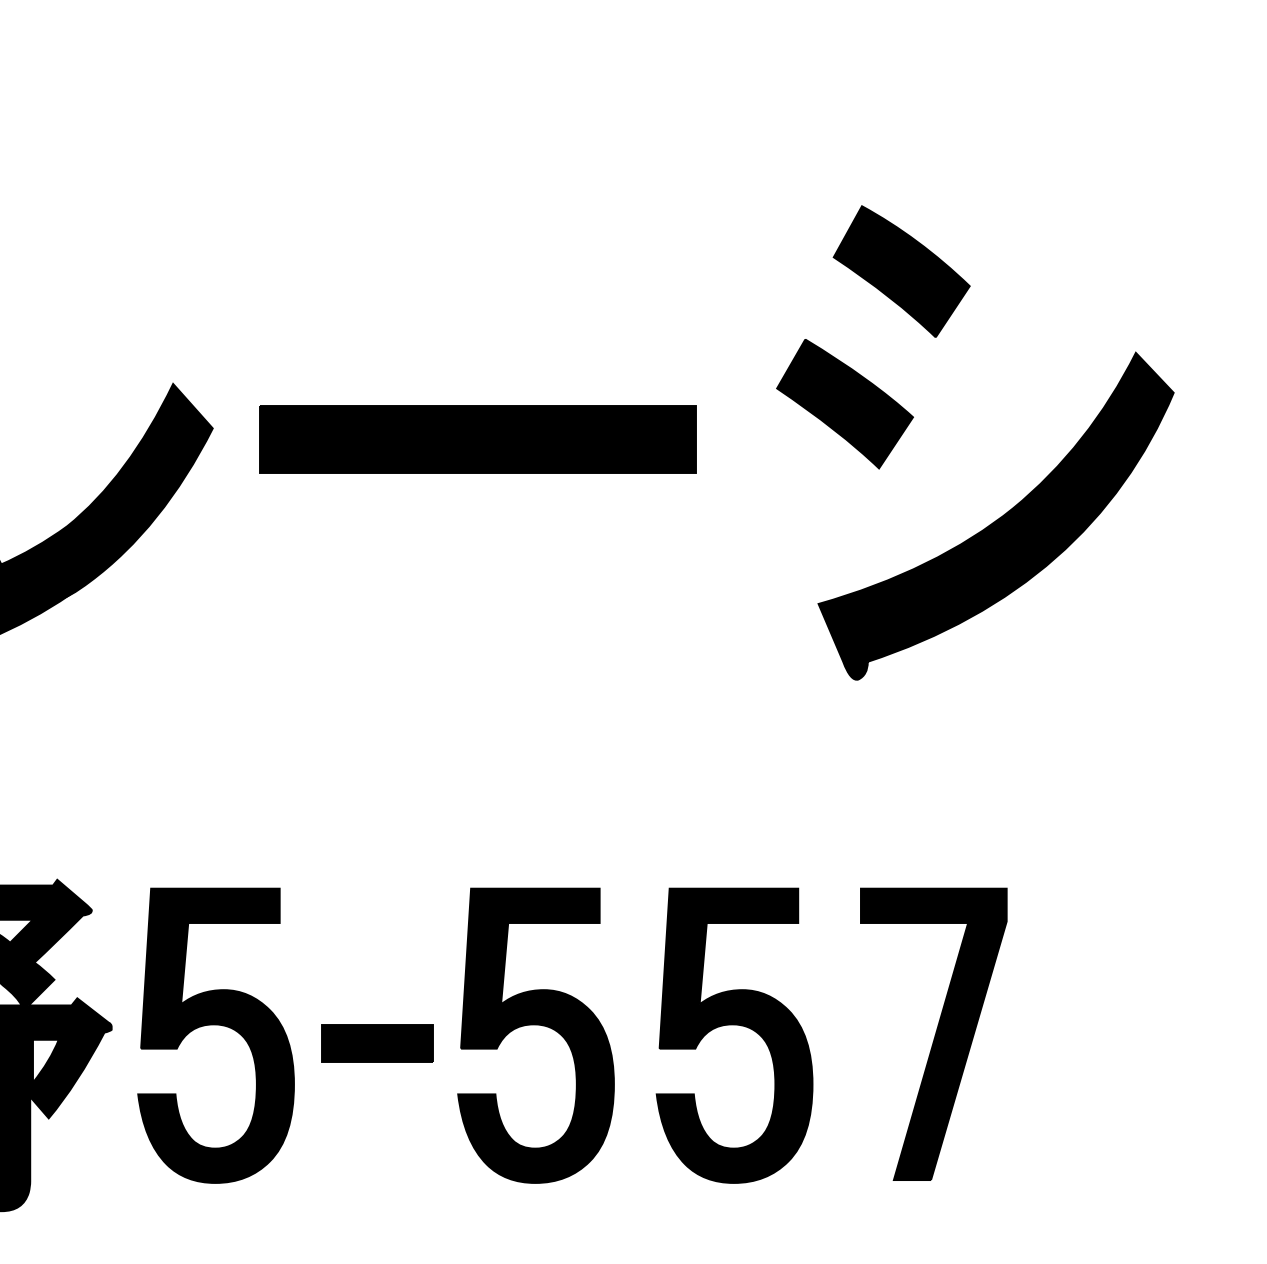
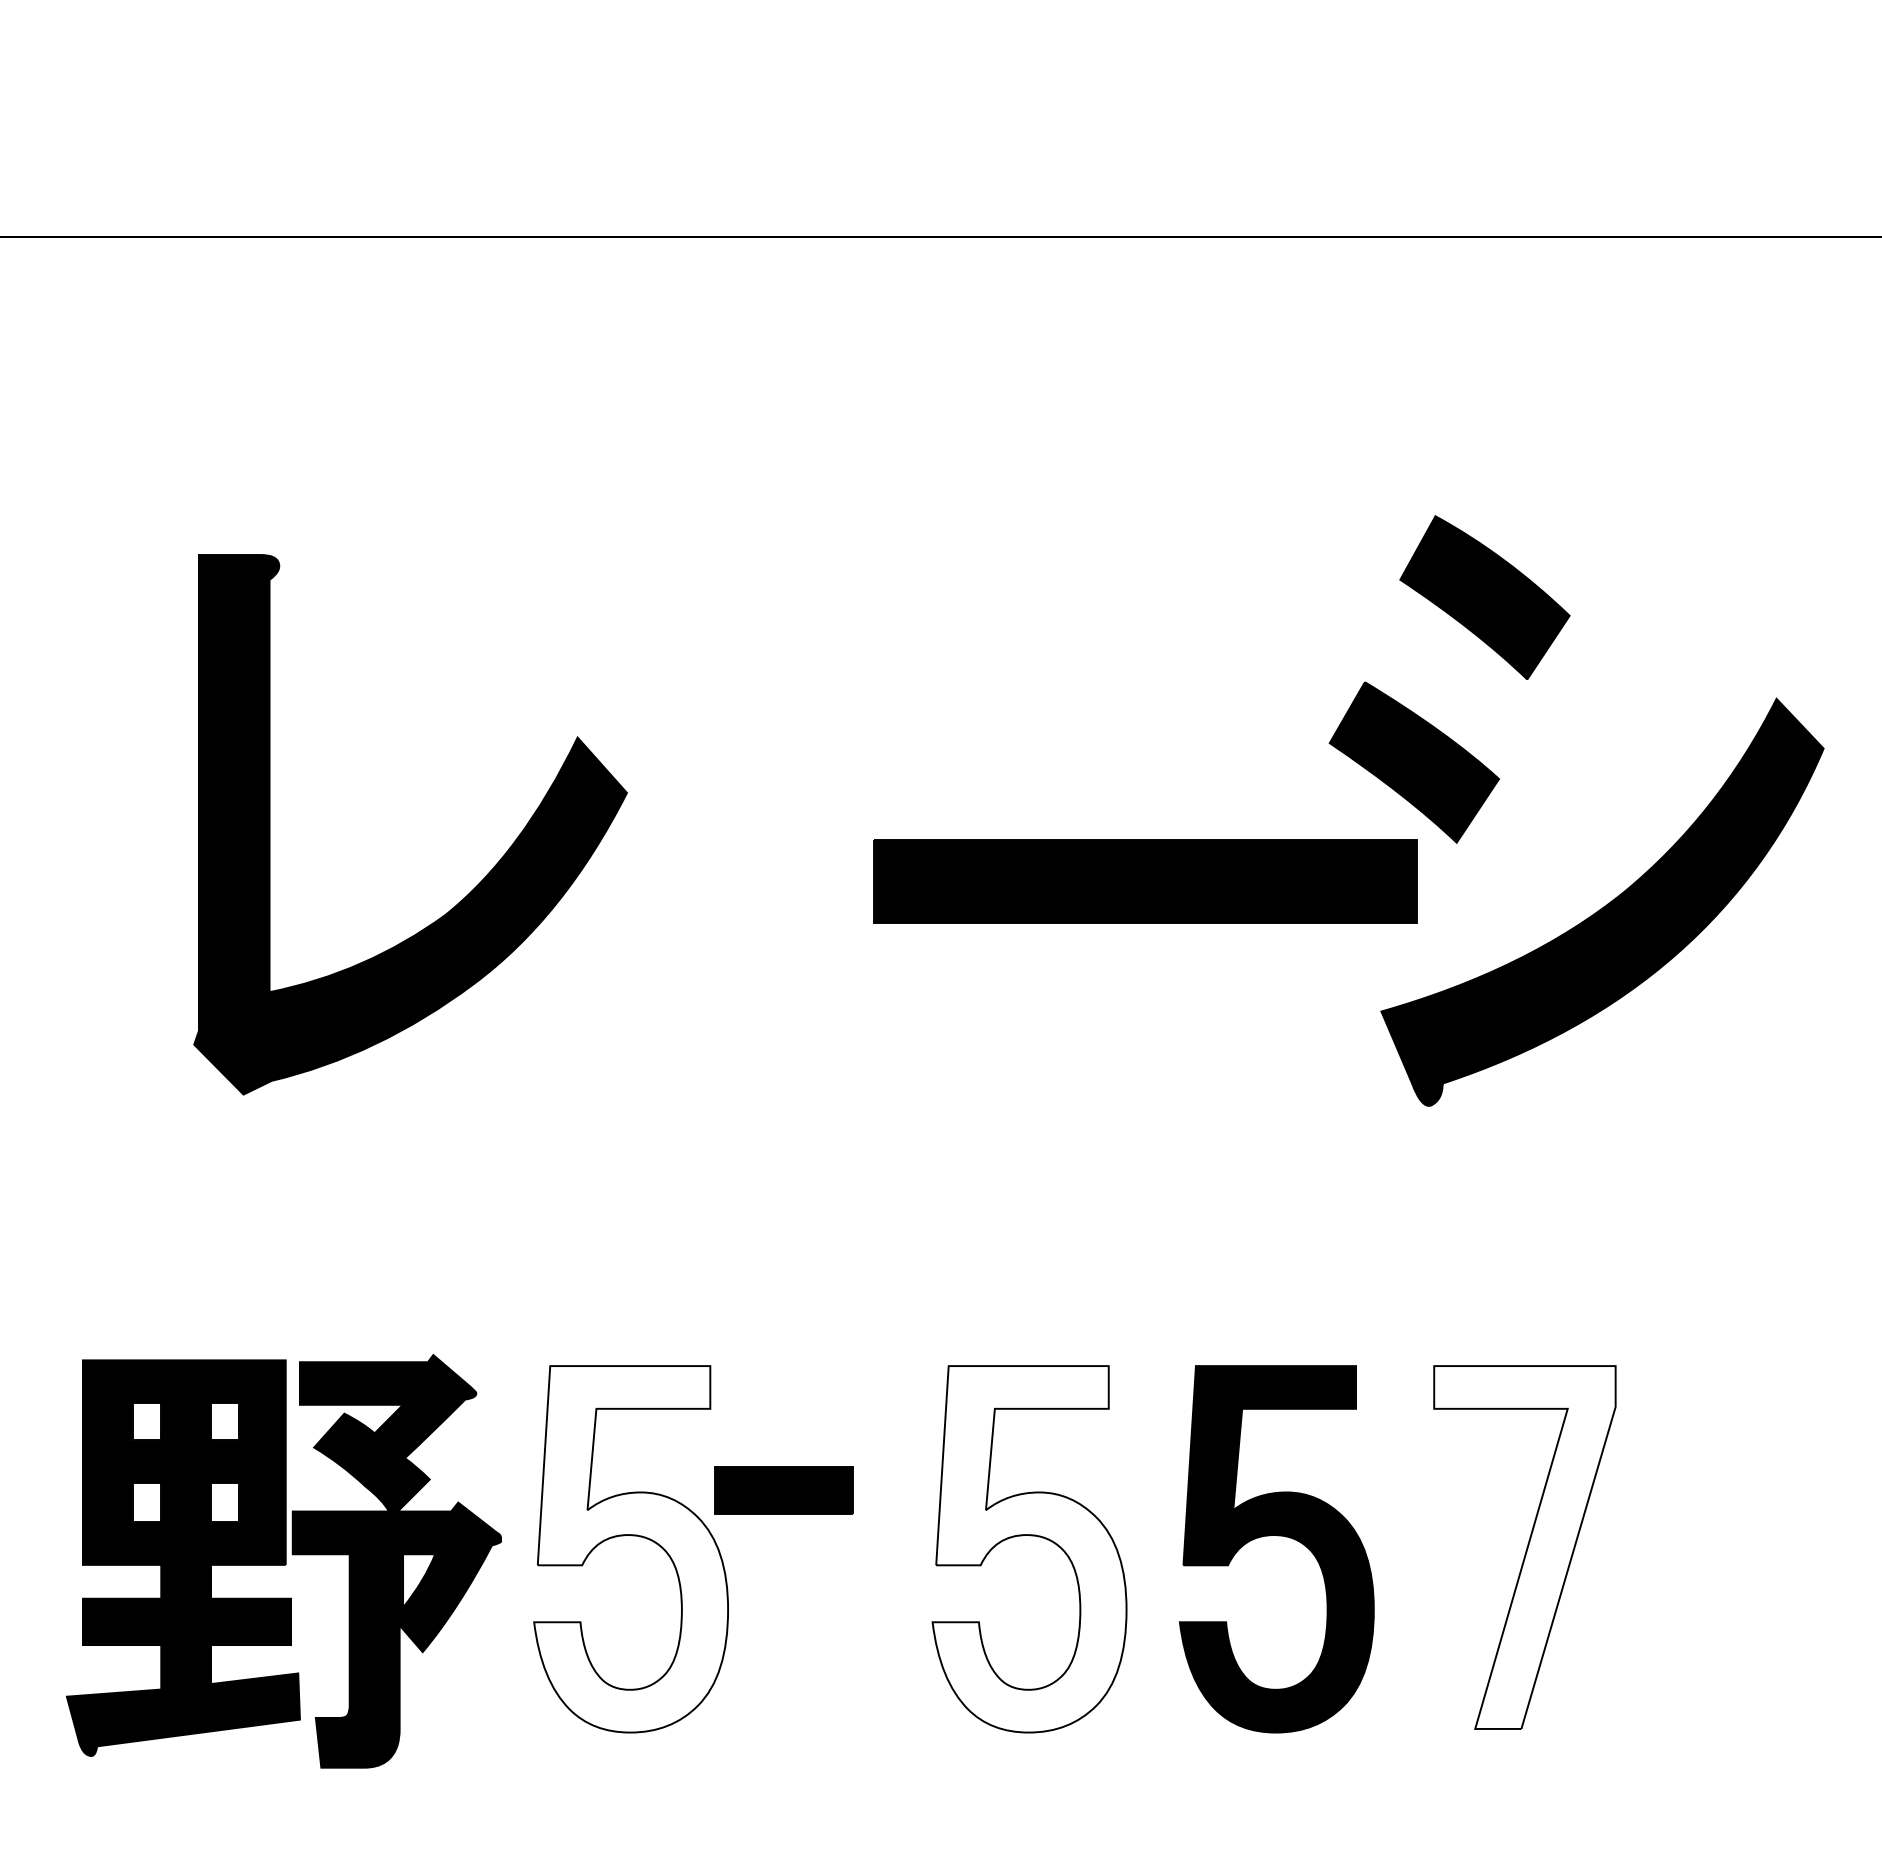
part: (478, 439) -> (1145, 881), moved
fill: (933, 1034) -> (1524, 1547), removed
fill: (216, 1035) -> (631, 1549), removed
fill: (535, 1035) -> (1029, 1549), removed
part: (377, 1043) -> (783, 1490), moved

